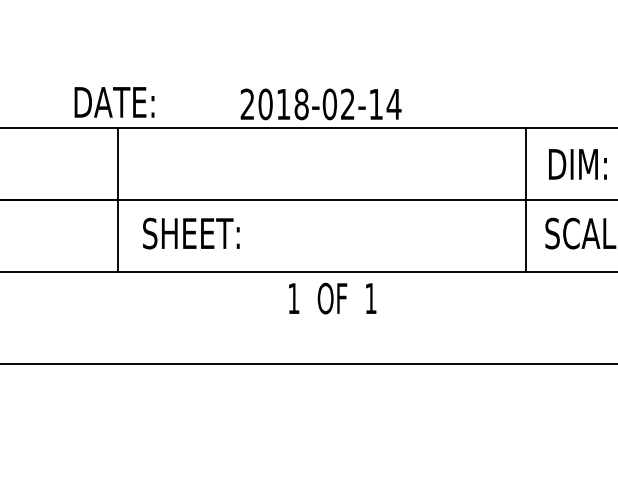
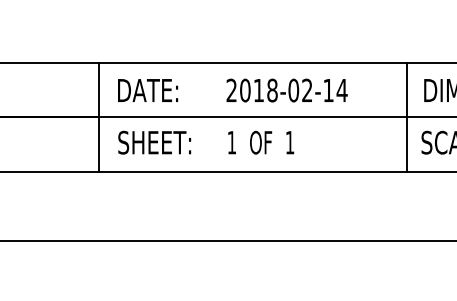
text: (114, 102) -> (148, 90), moved
text: (320, 104) -> (286, 90), moved
text: (332, 298) -> (261, 142), moved

